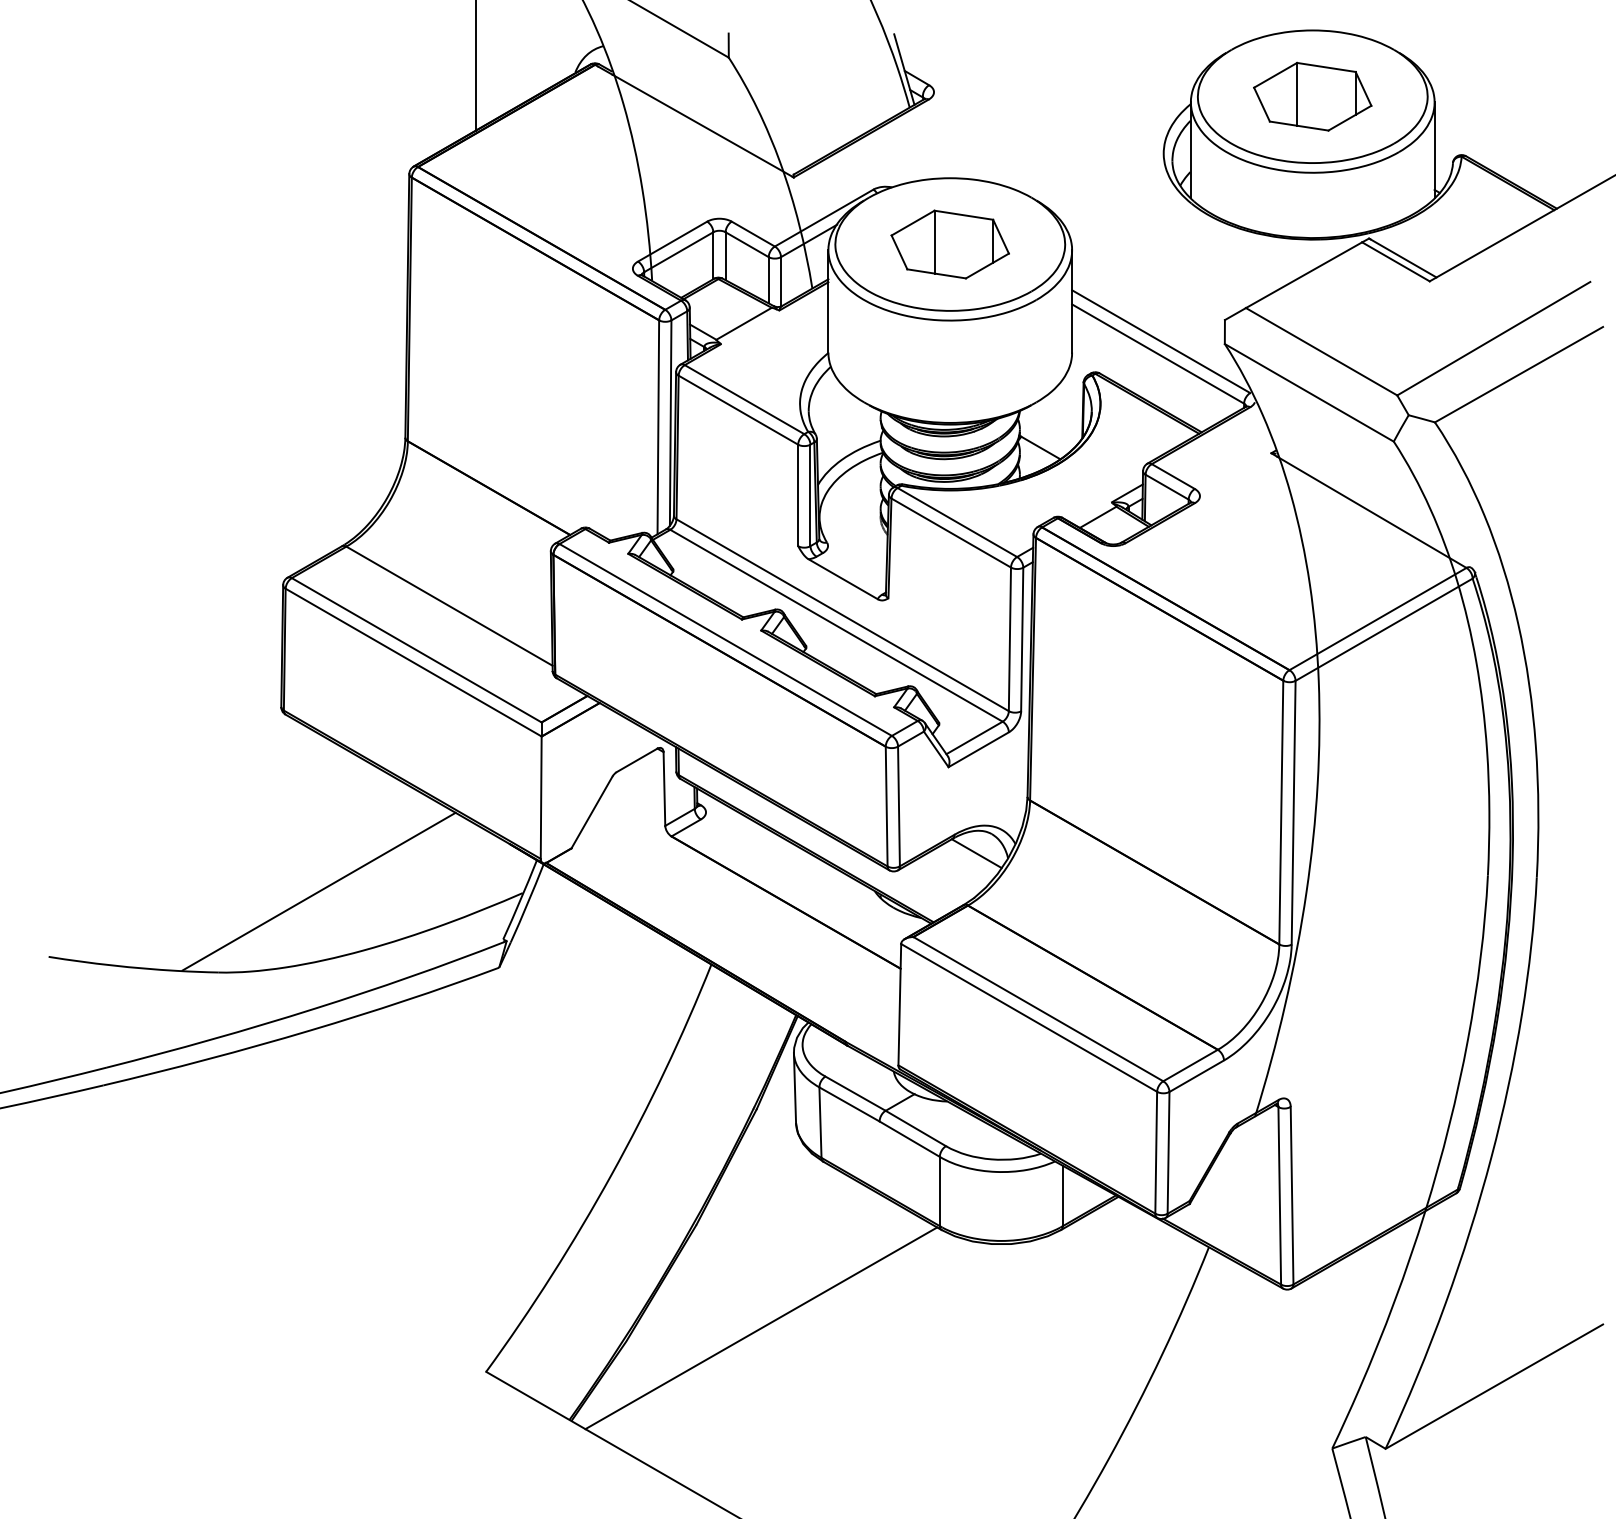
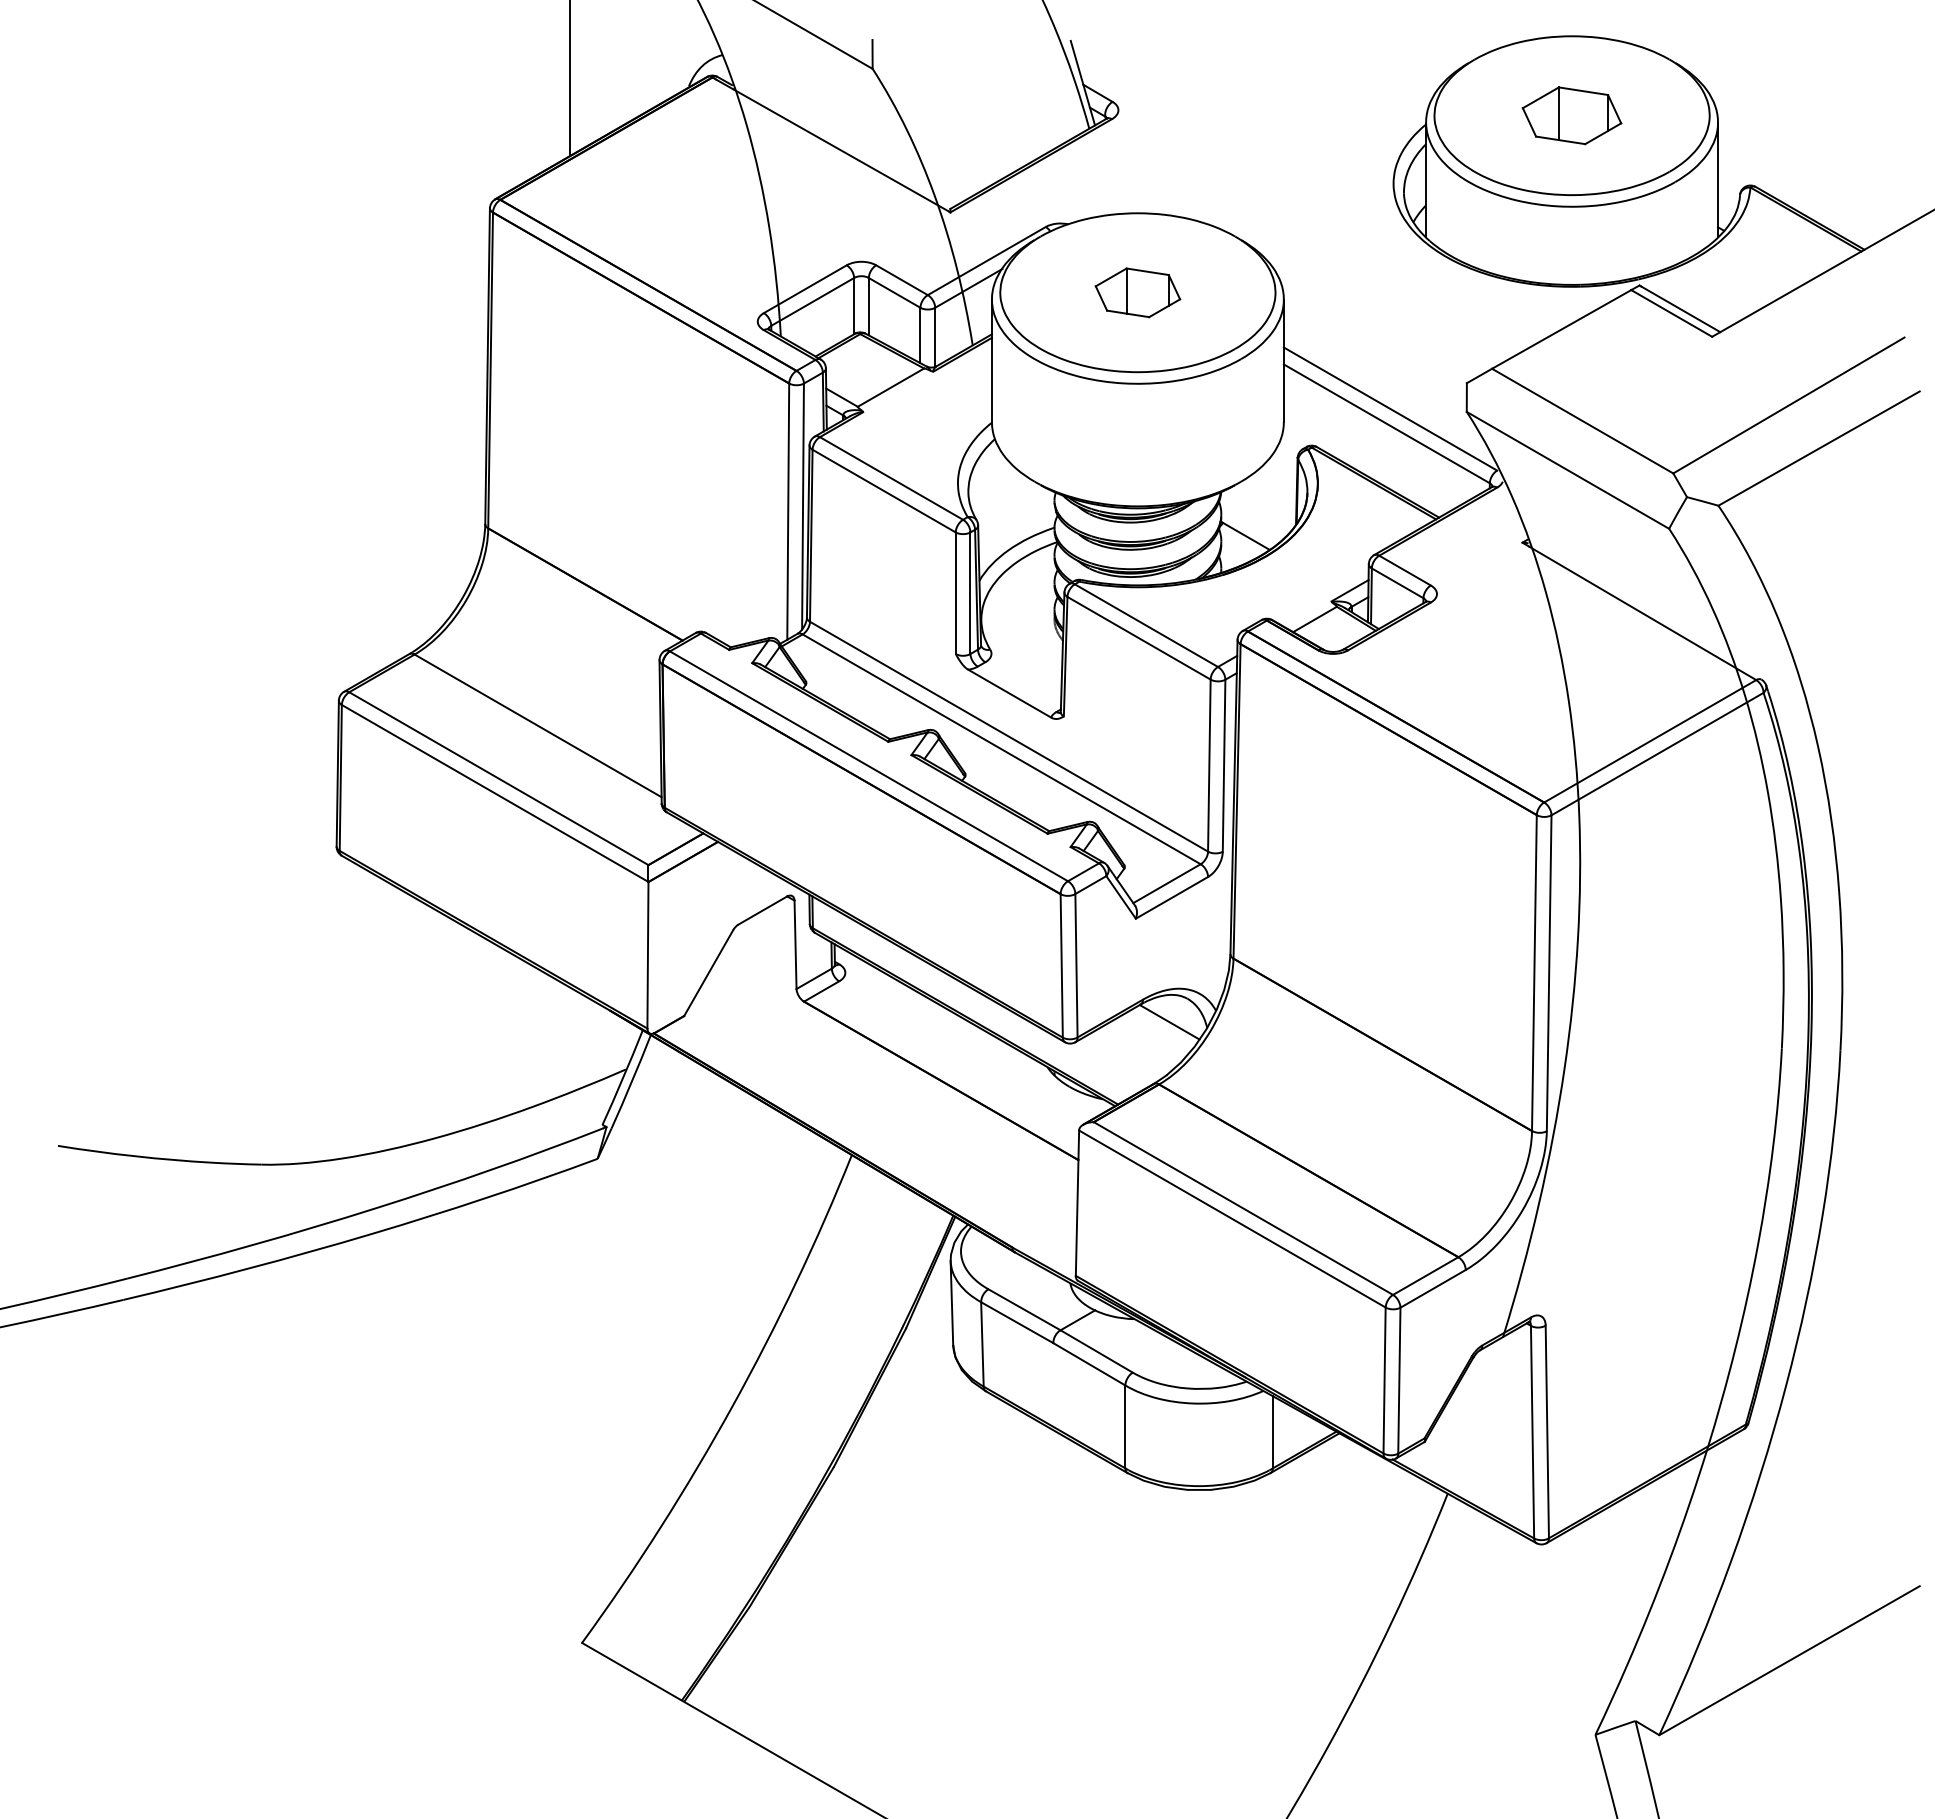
part: (1312, 96) -> (1571, 115), size x0.7
part: (949, 244) -> (1137, 292), size x0.6
line: (318, 891) -> (381, 1067), removed
line: (761, 1328) -> (911, 1590), removed

